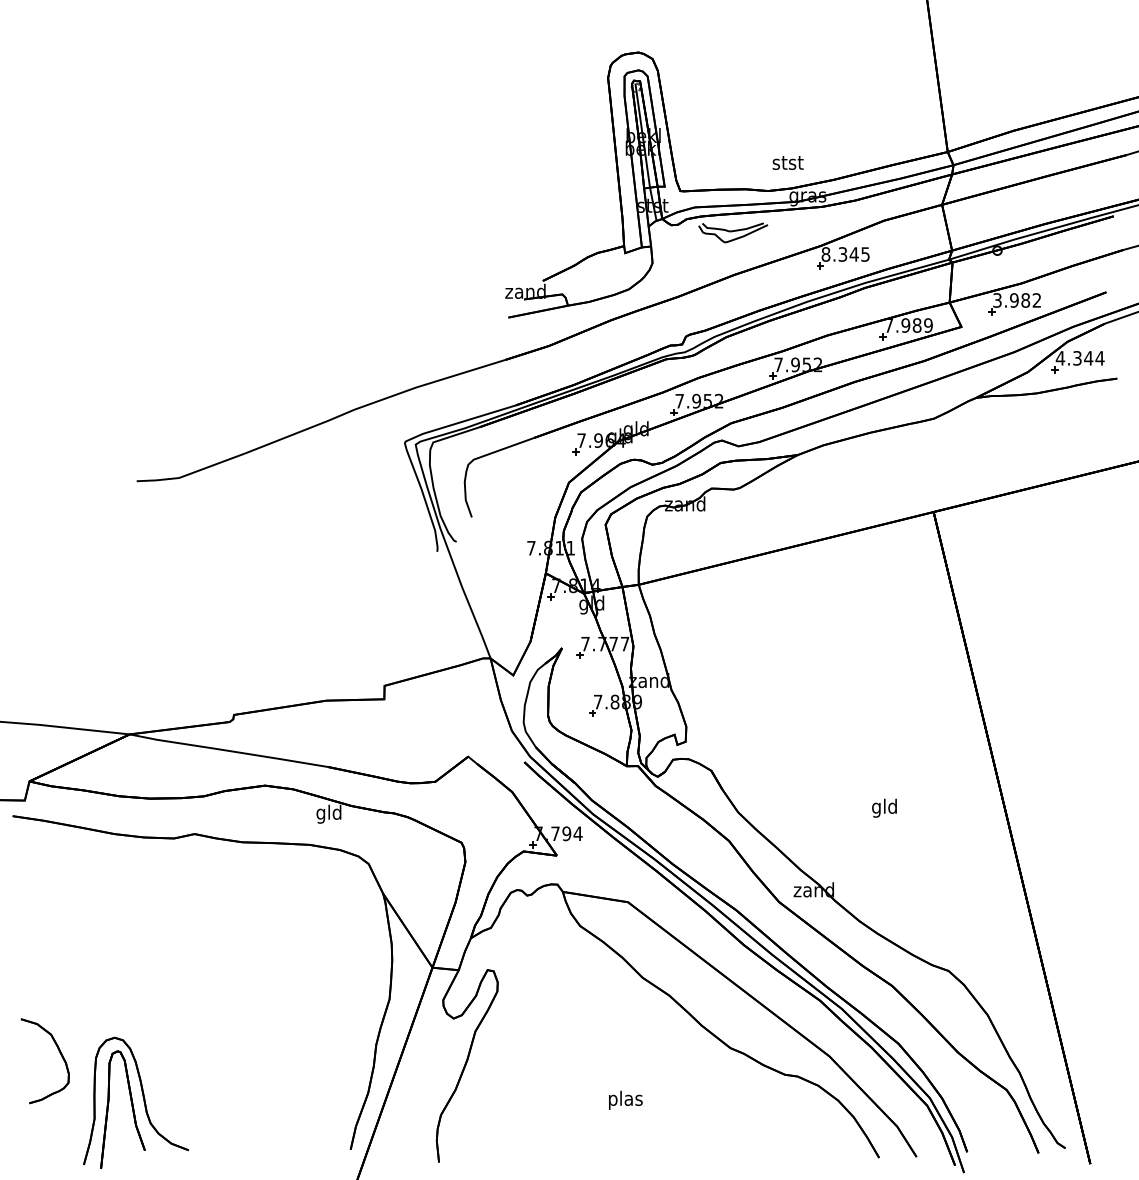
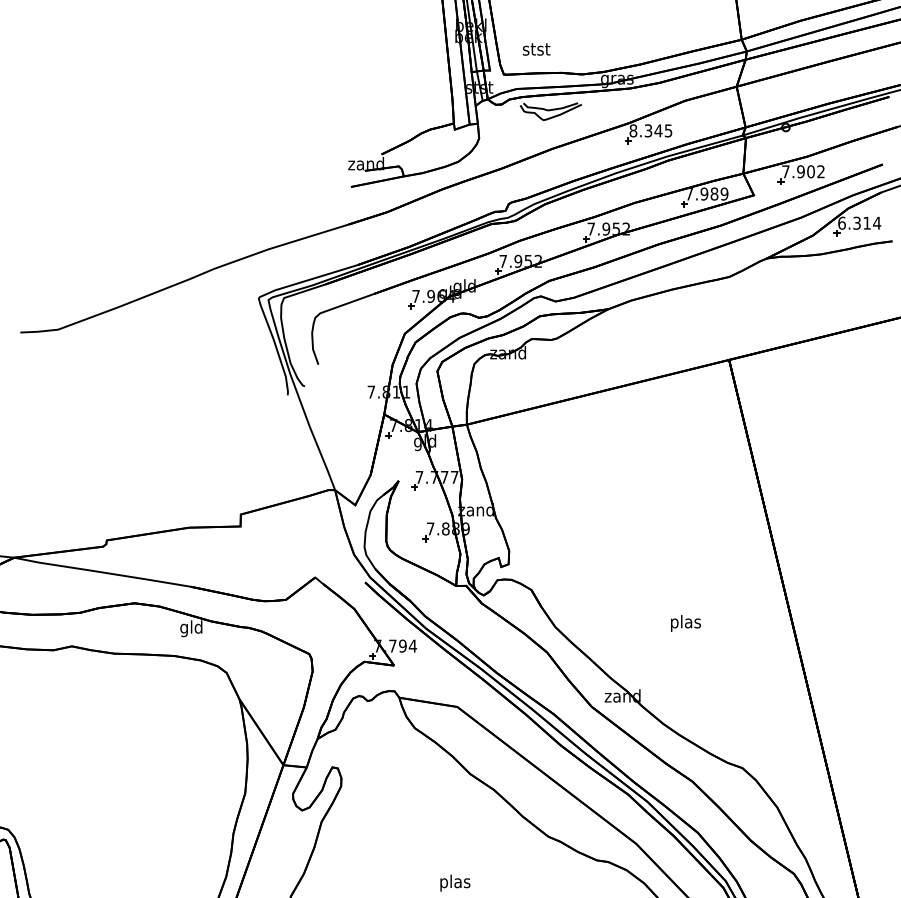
text: (787, 162) -> (536, 49), moved
text: (1011, 300) -> (798, 171), 3.982 -> 7.902
text: (1074, 358) -> (854, 223), 4.344 -> 6.314
text: (884, 807) -> (685, 622), gld -> plas

